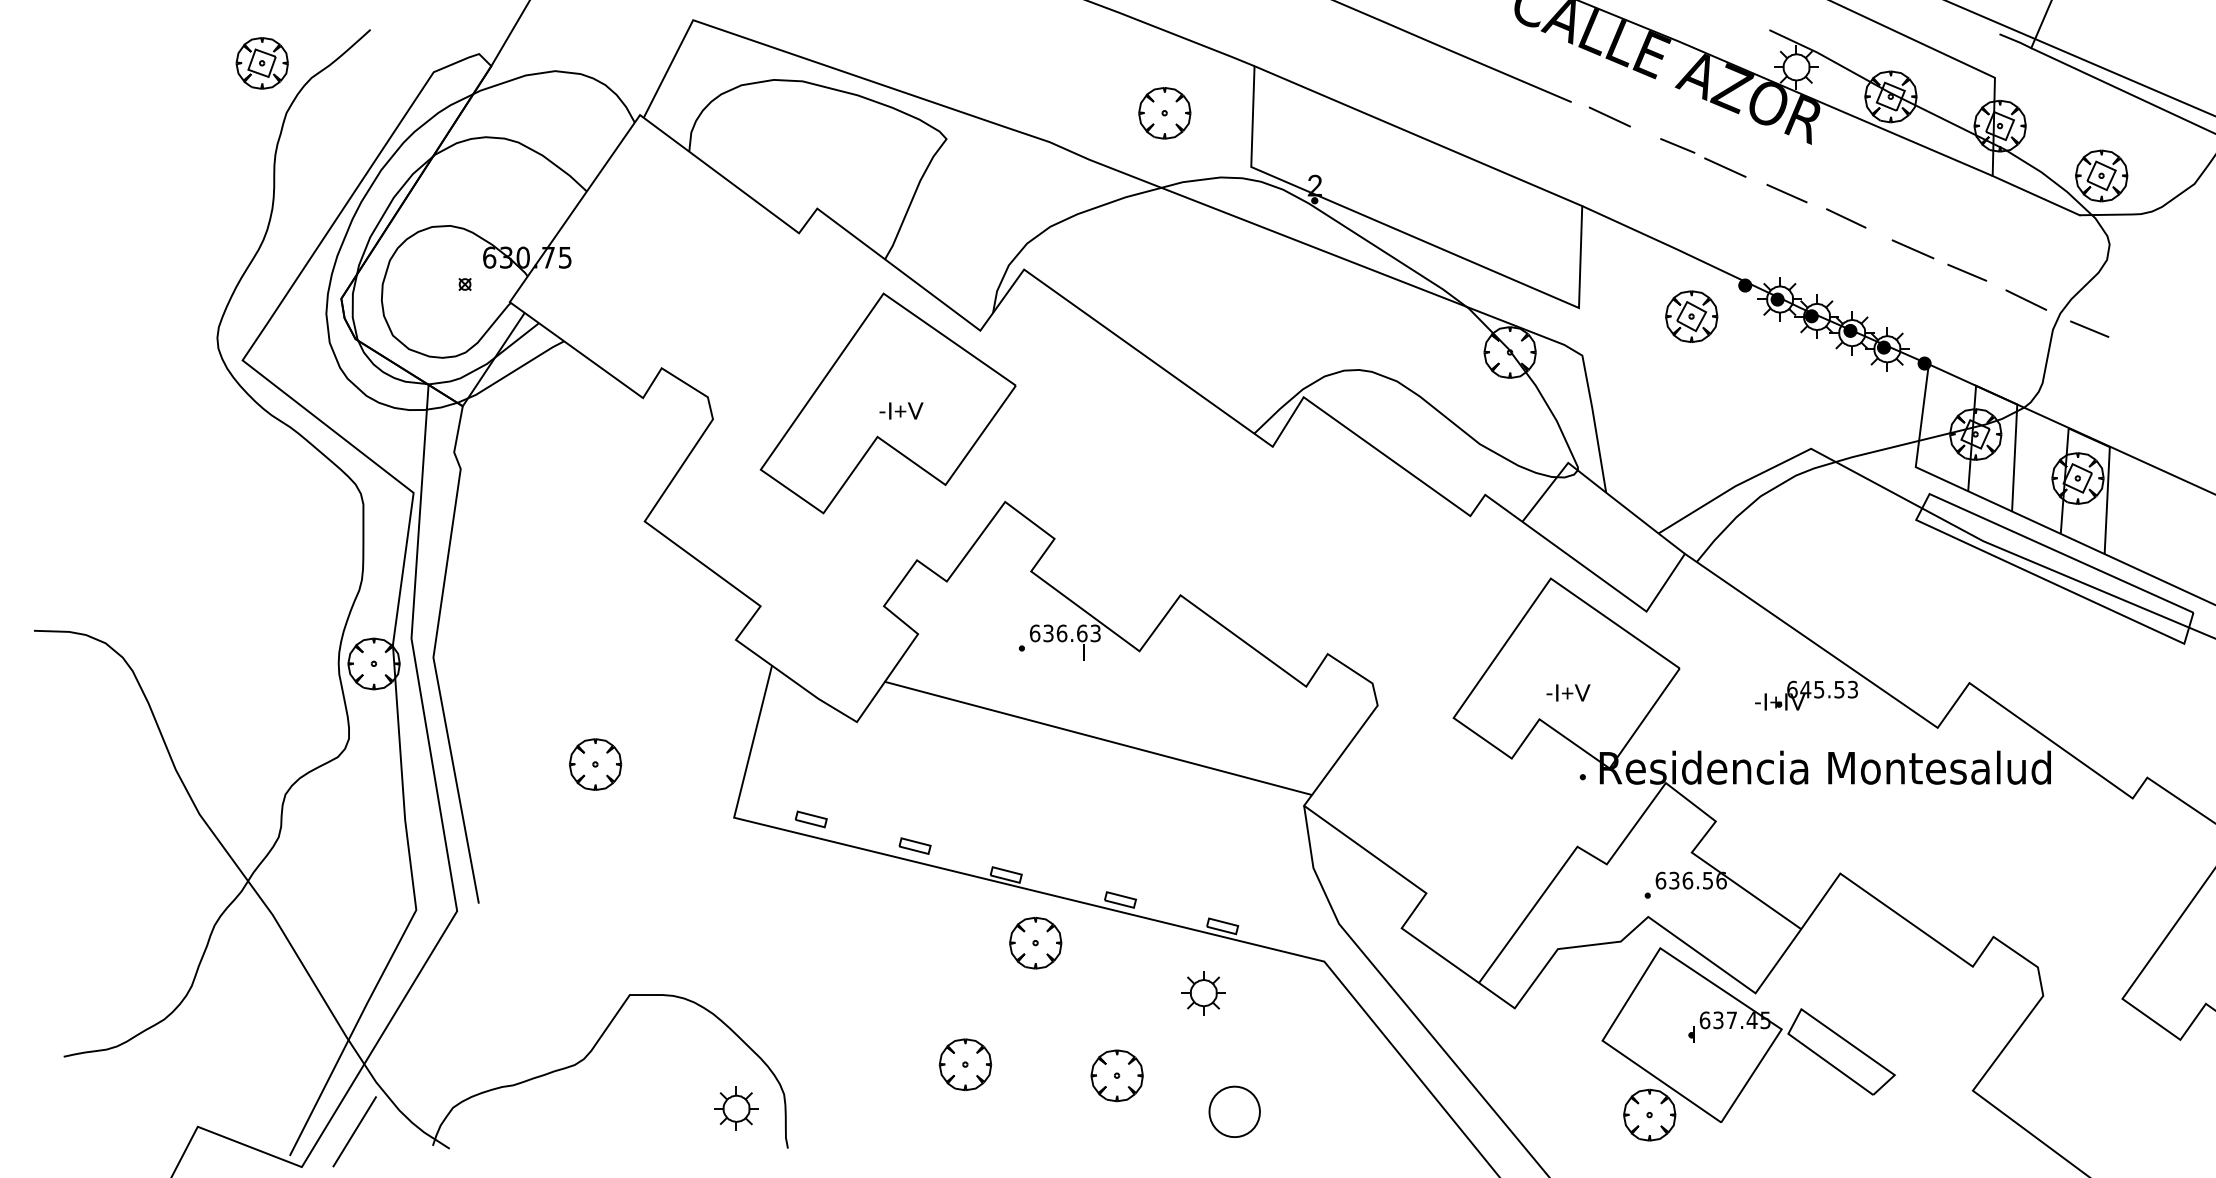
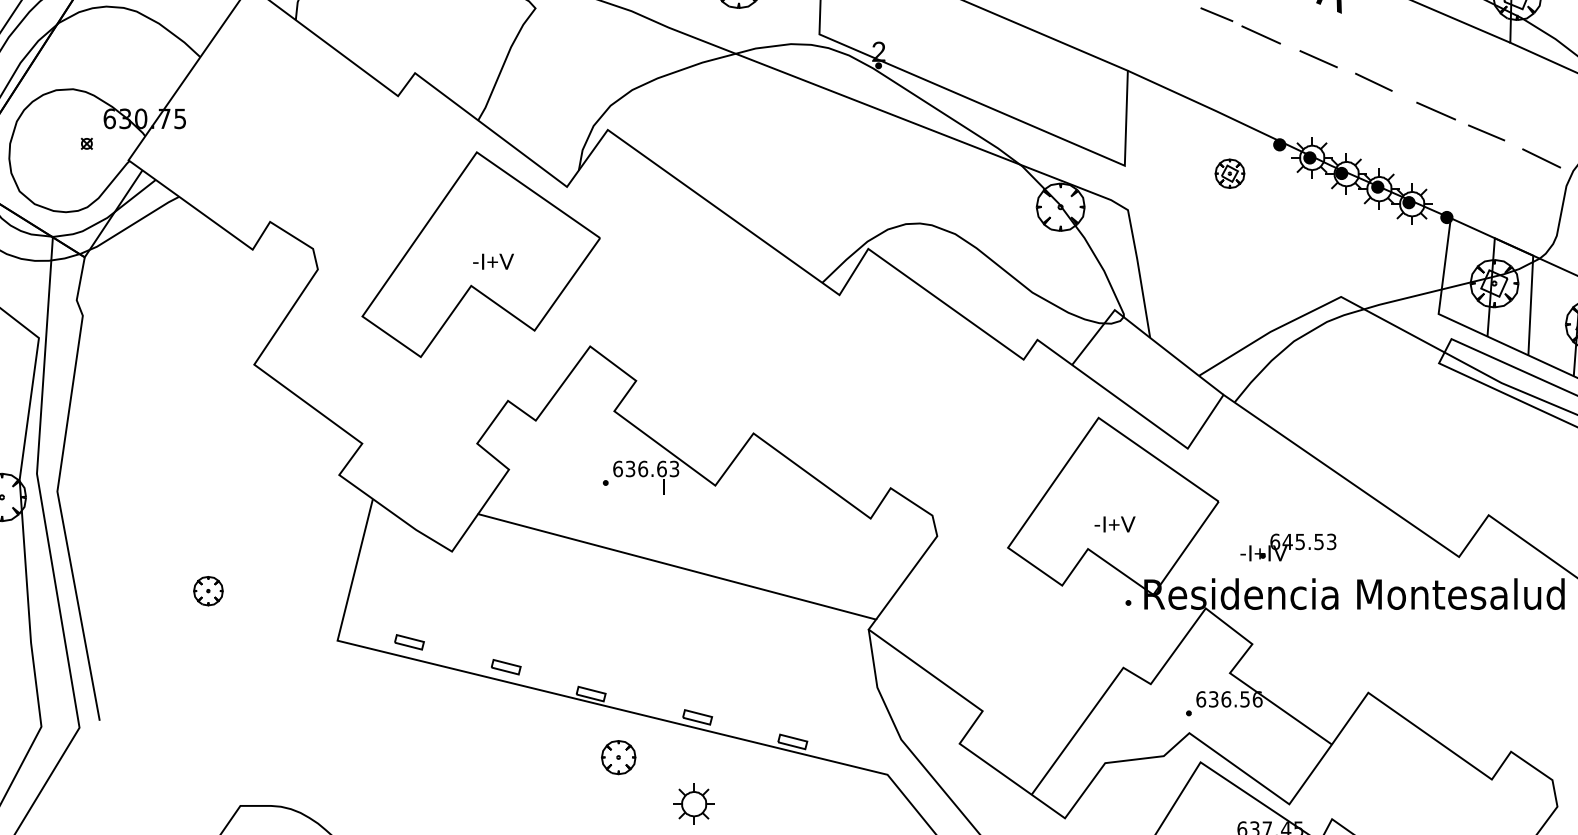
part: (1691, 316) -> (1229, 173), size x0.6
part: (1806, 695) -> (1288, 547), moved
part: (595, 764) -> (208, 591), size x0.6
part: (1035, 942) -> (618, 756), size x0.7
part: (1203, 993) -> (693, 804), moved

